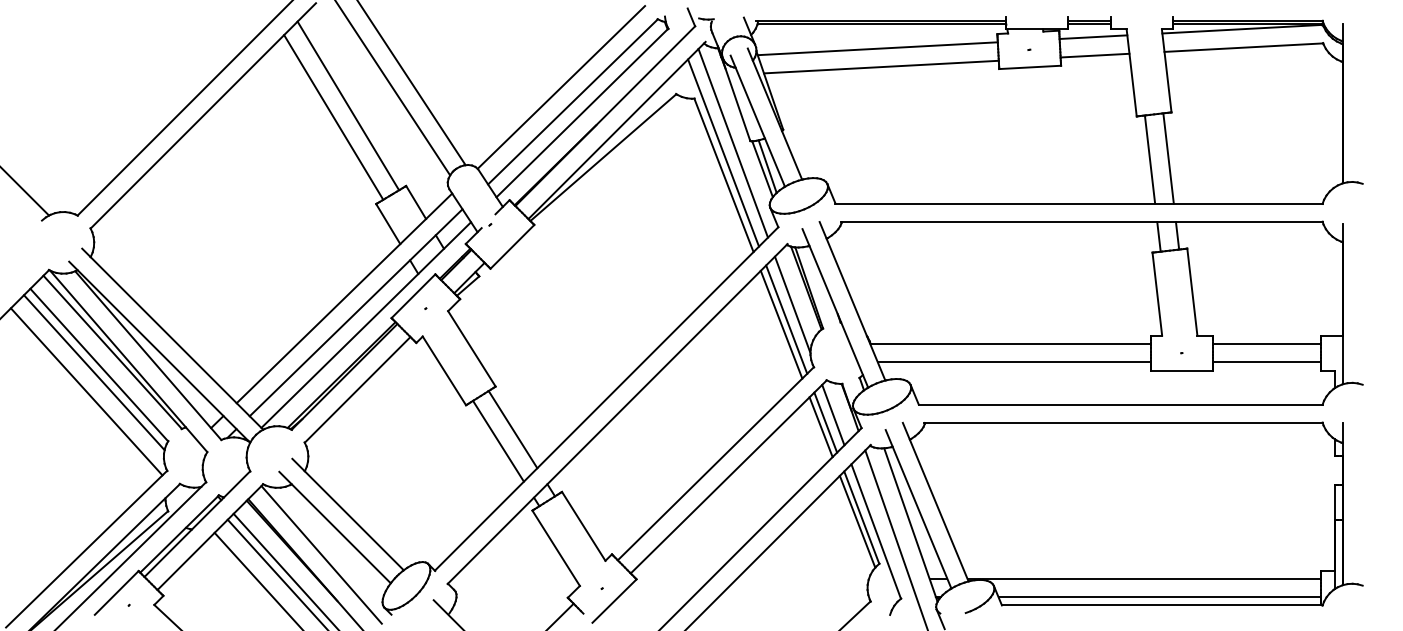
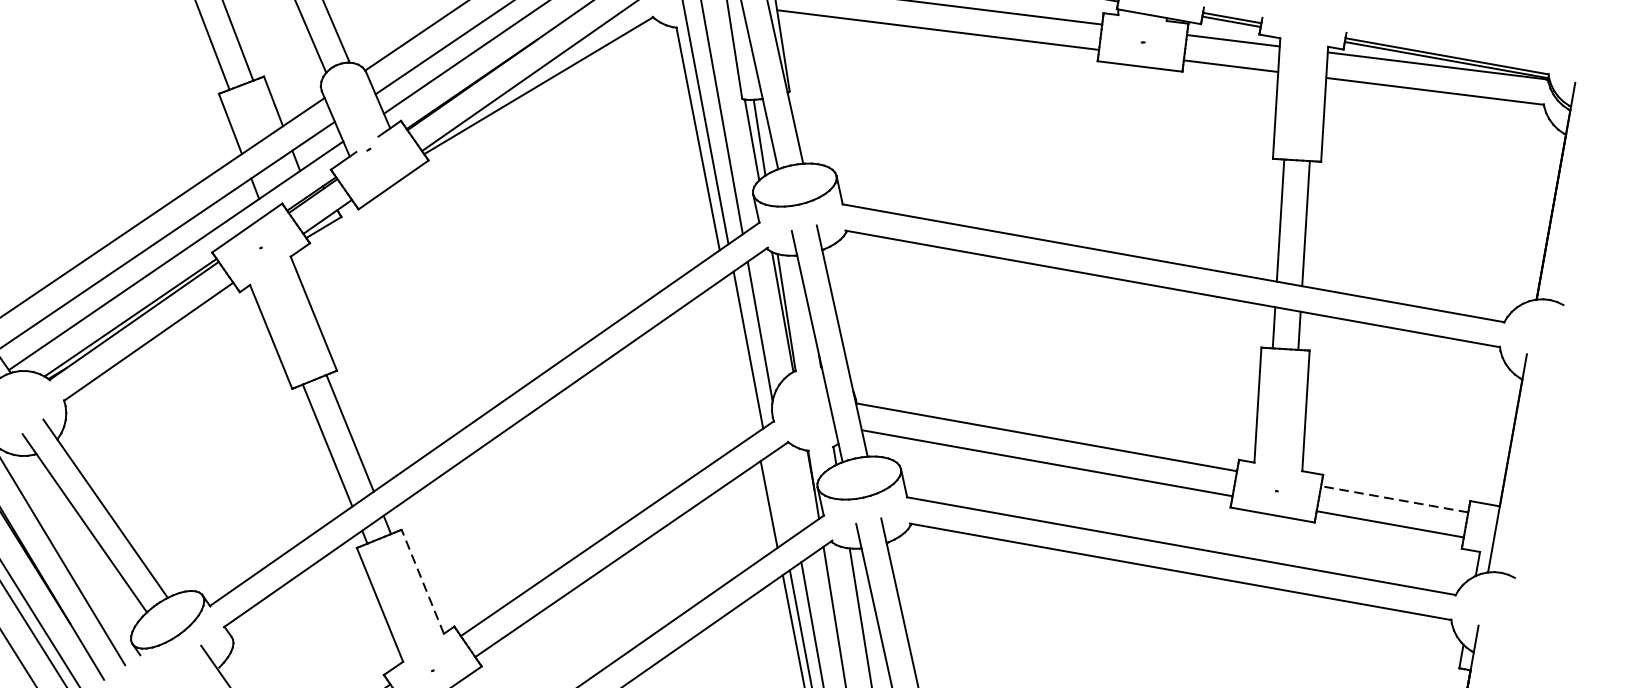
line: (781, 324) -> (740, 355), removed
line: (1266, 343) -> (1394, 498), solid -> dashed
line: (833, 414) -> (789, 490), removed
line: (825, 422) -> (776, 499), removed
line: (583, 526) -> (422, 581), solid -> dashed

